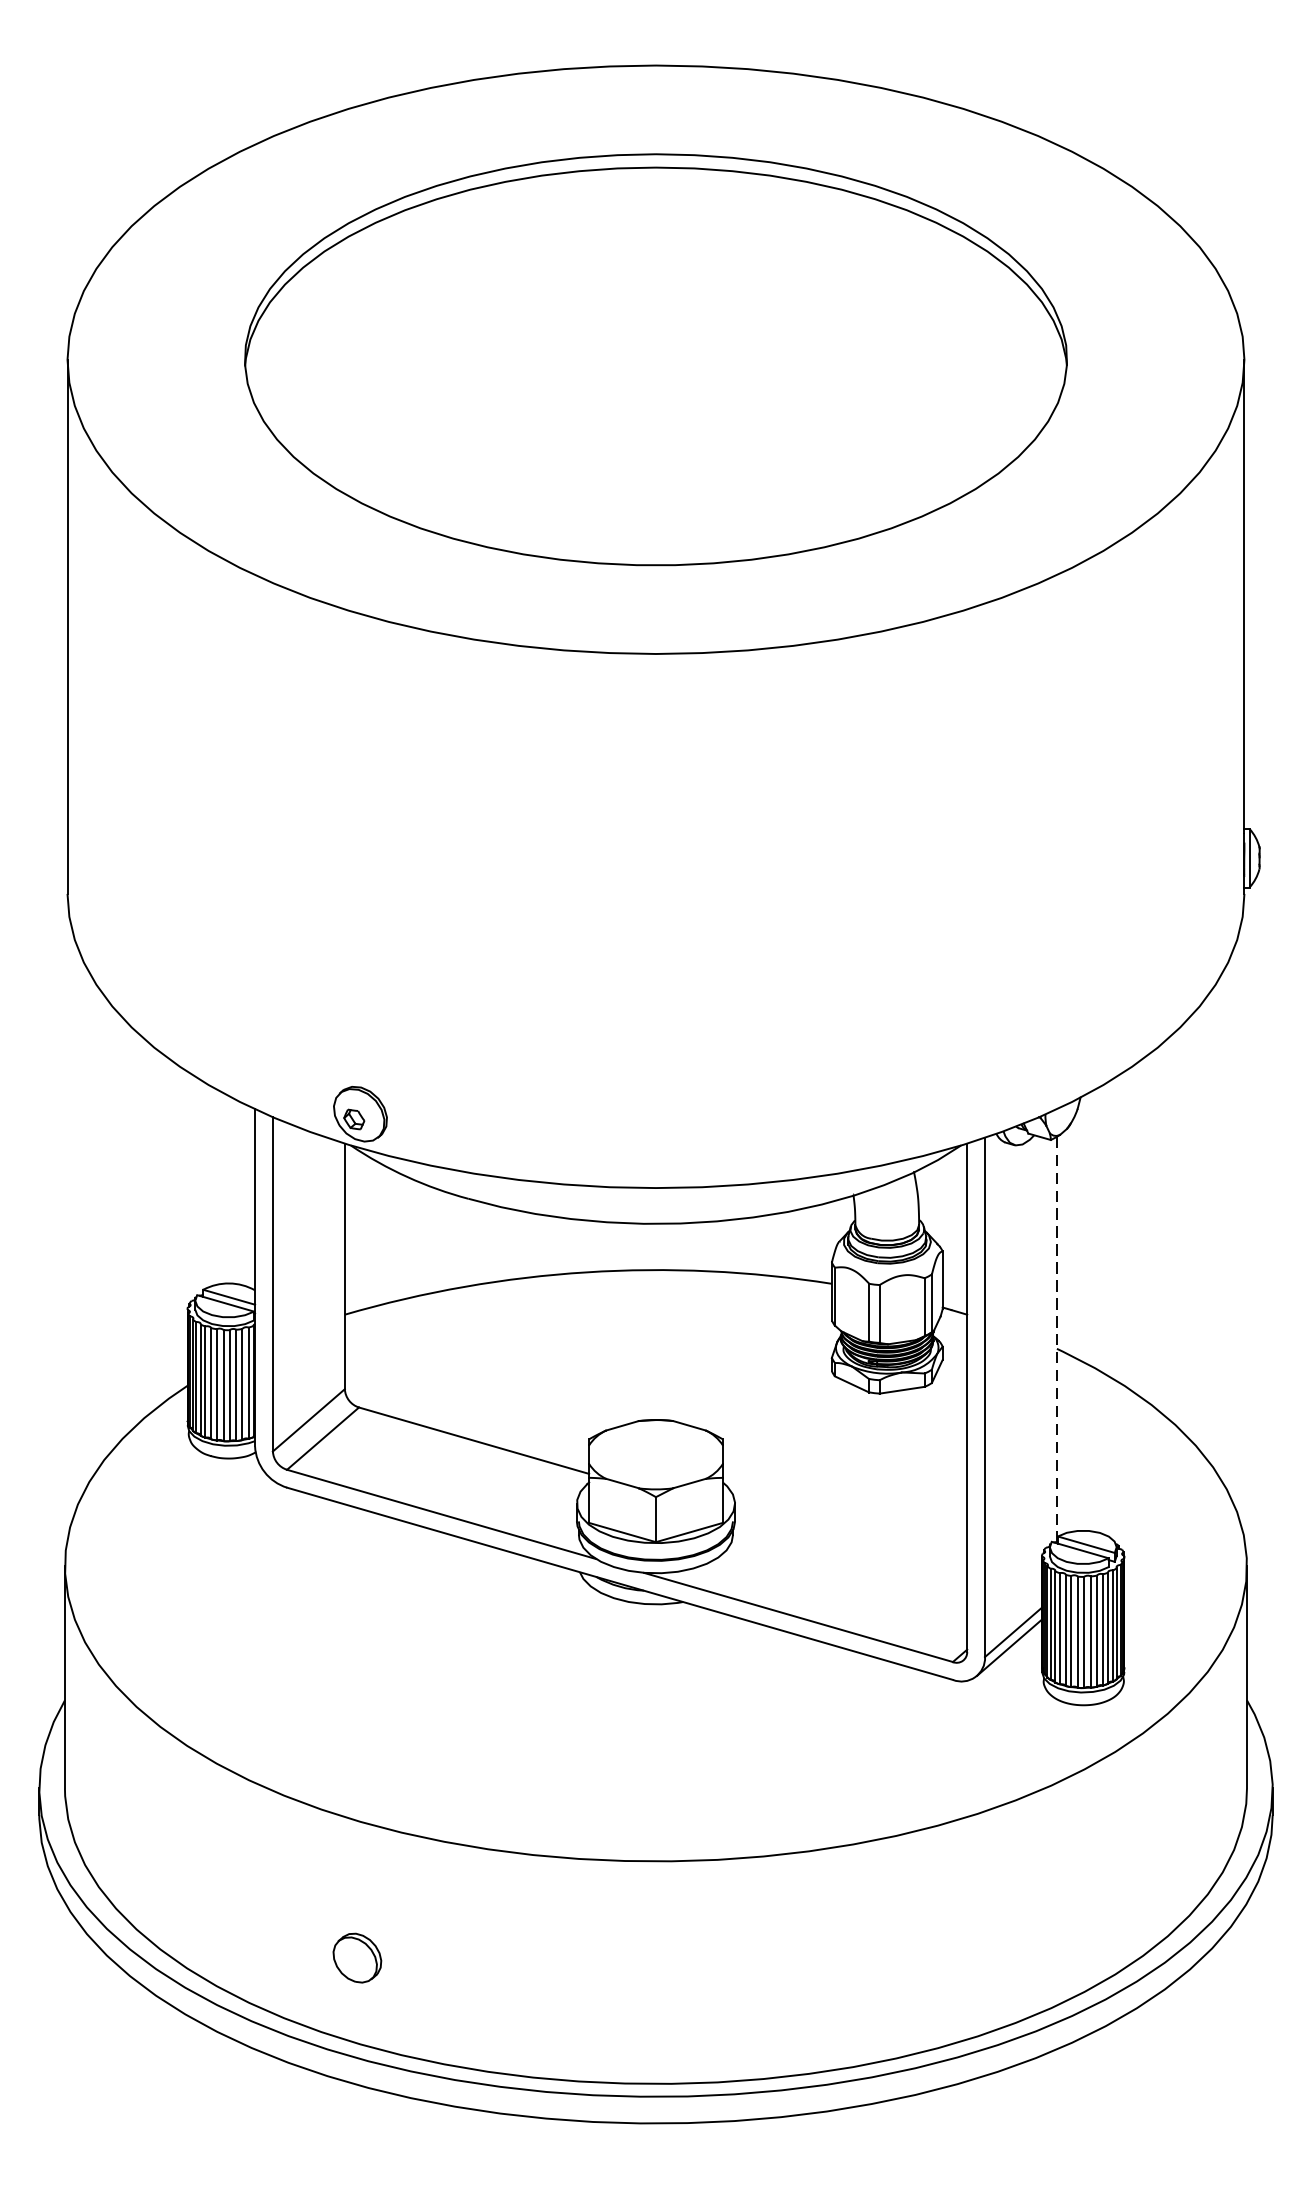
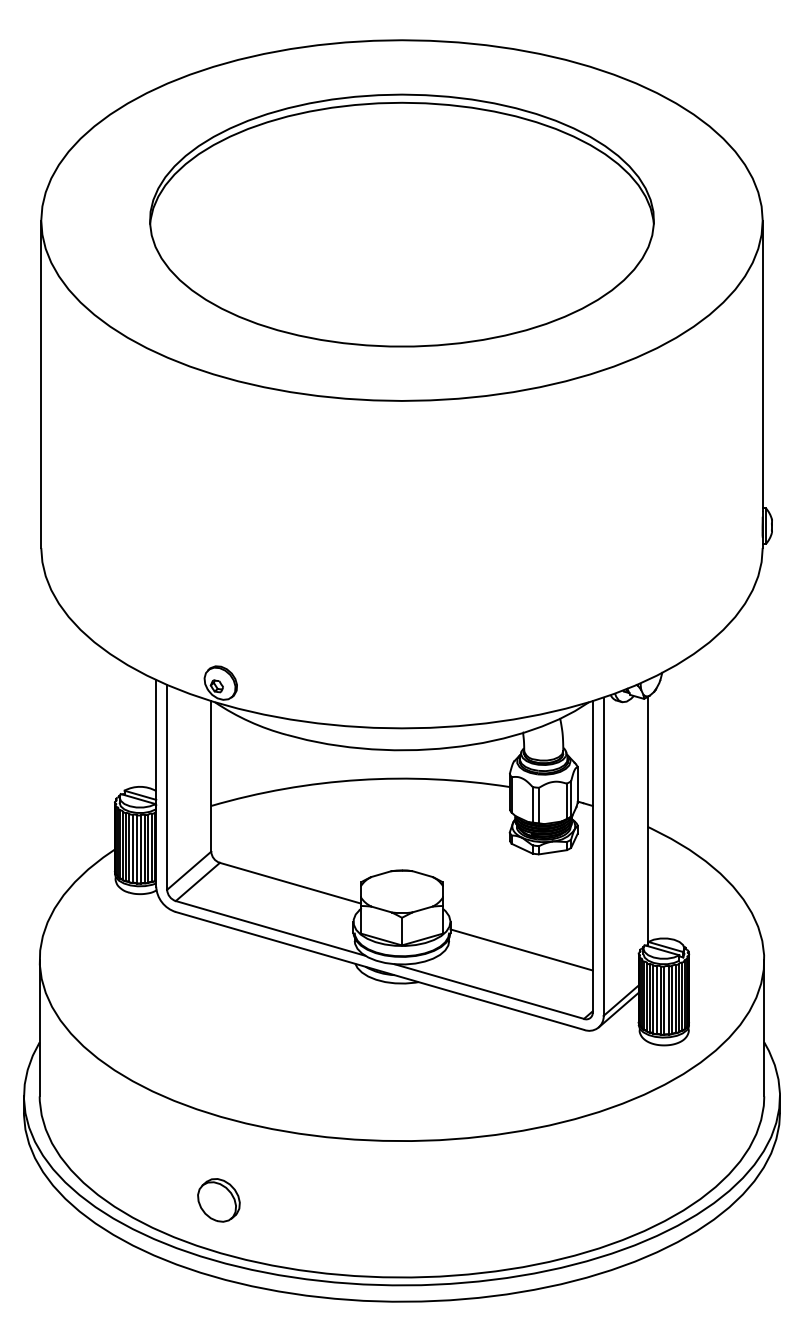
line: (1056, 1340) -> (647, 821), dashed -> solid
line: (850, 1548) -> (521, 949), added
part: (356, 1958) -> (218, 1200), size x1.43

